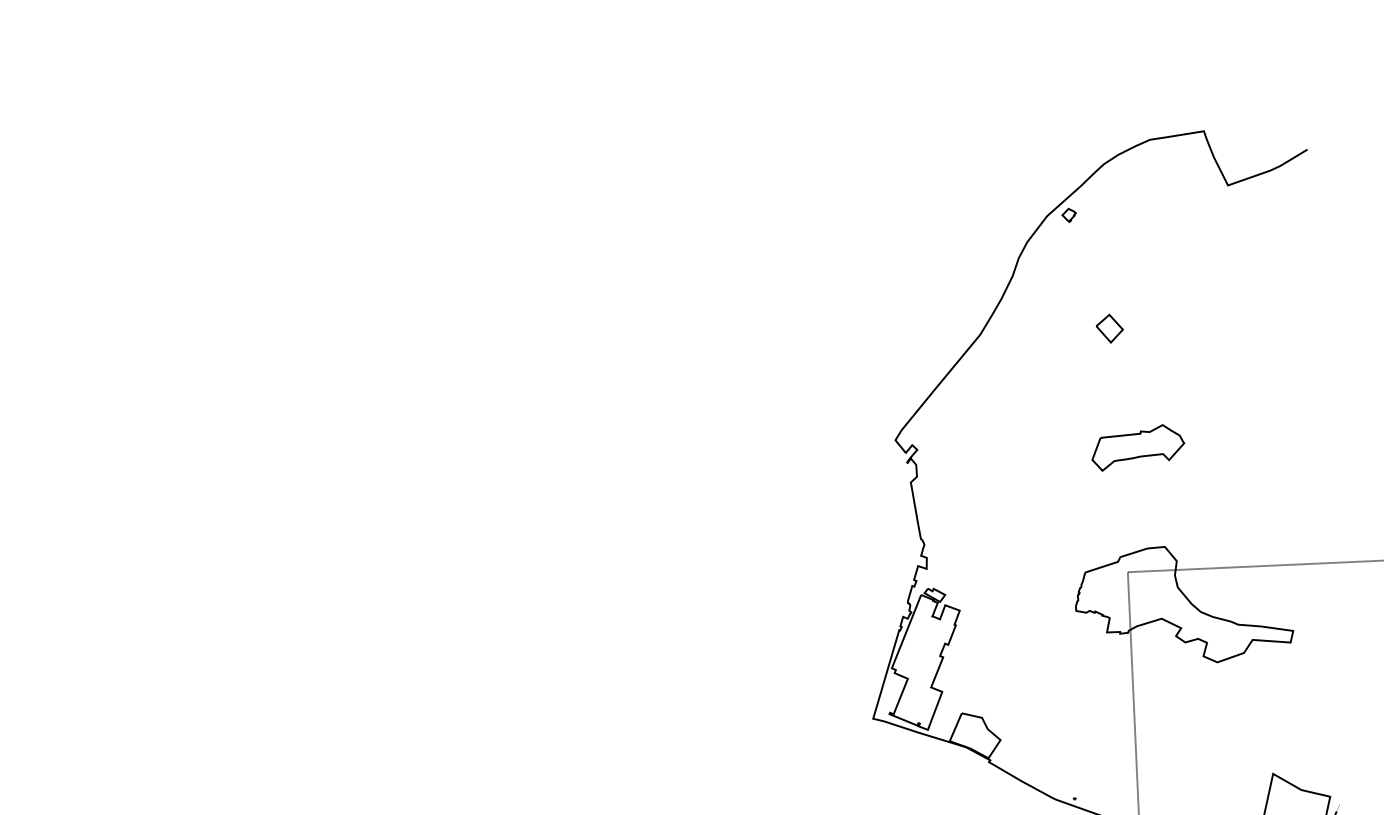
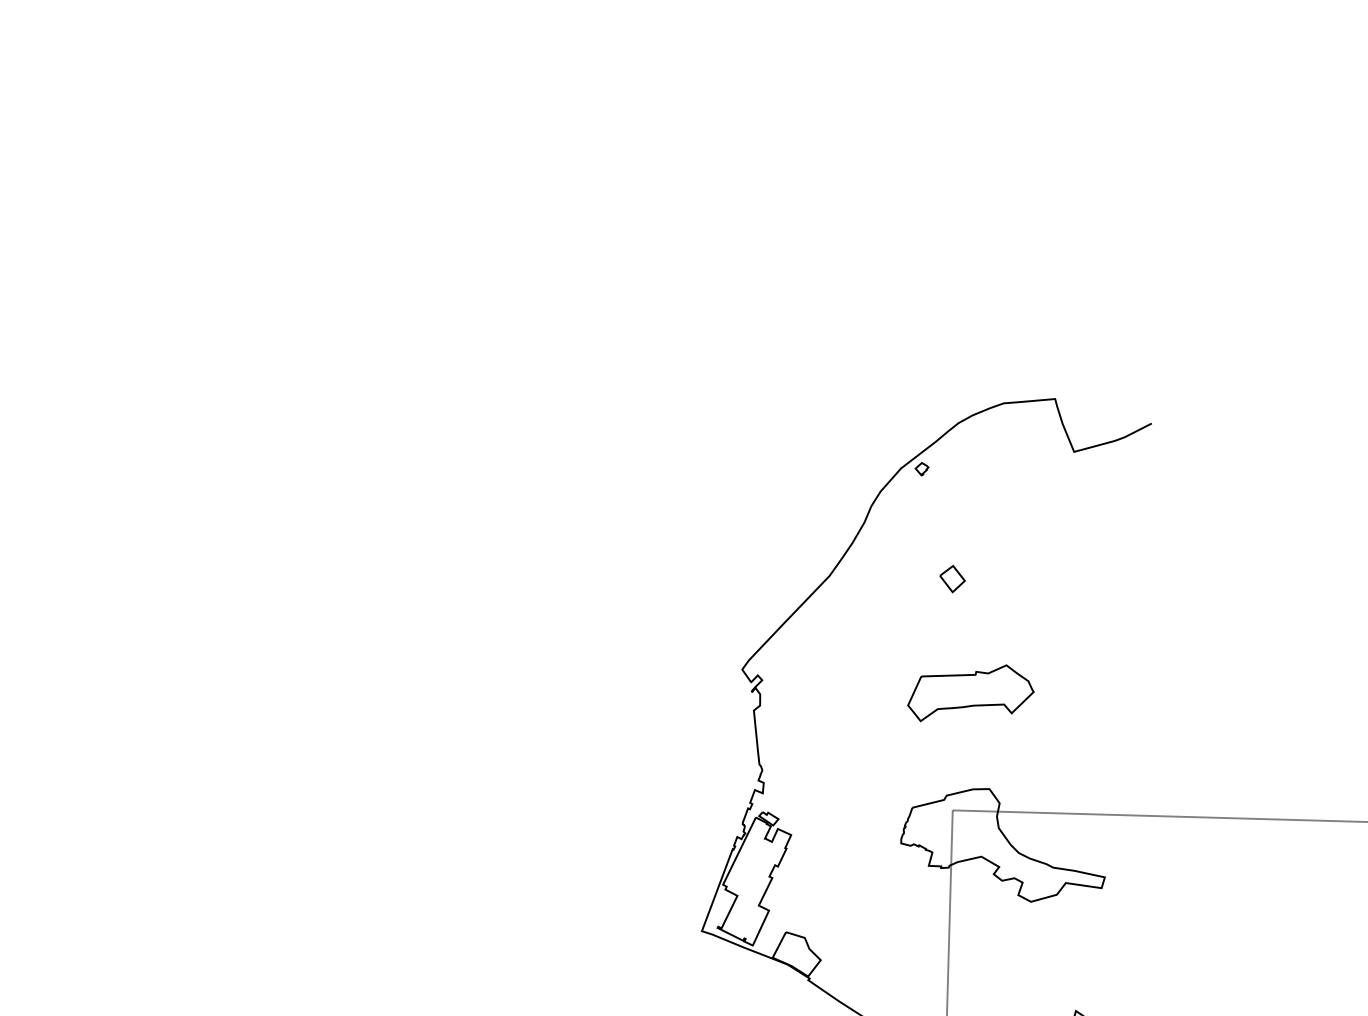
part: (1137, 447) -> (970, 693), size x1.43

